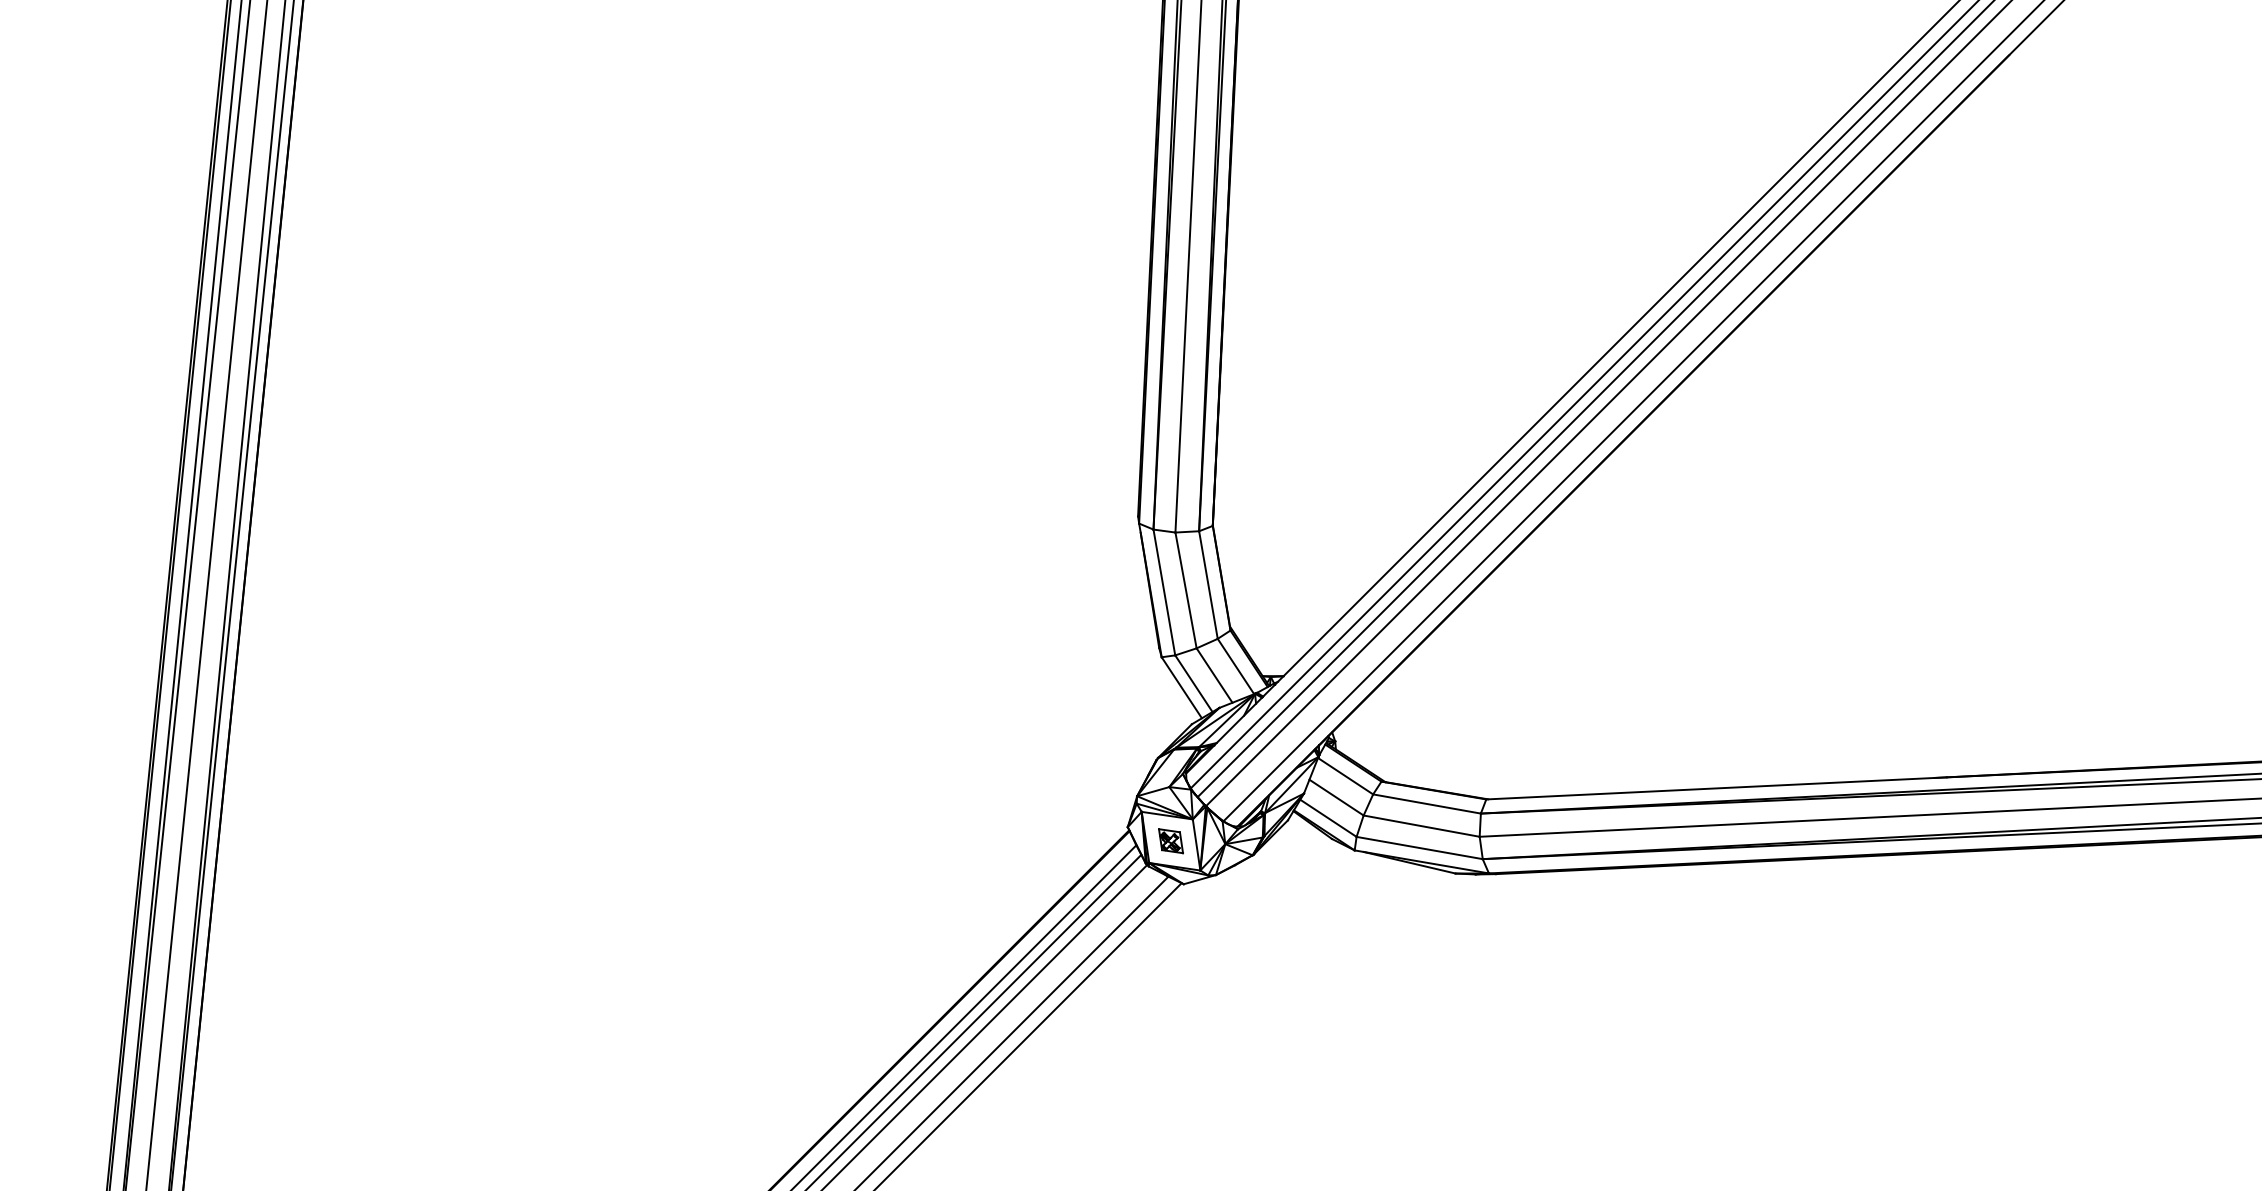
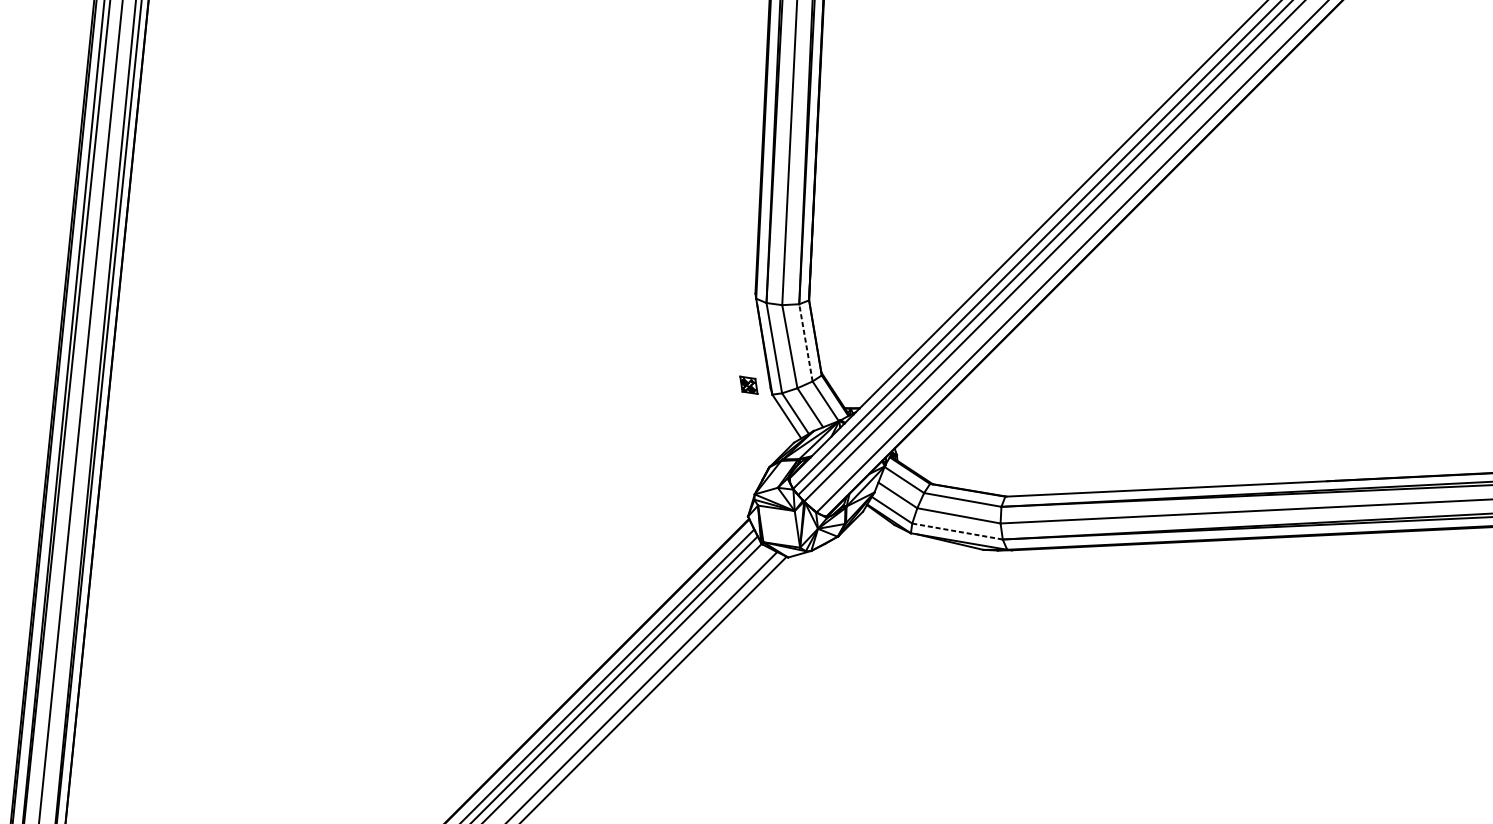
line: (1208, 585) -> (805, 343), solid -> dashed
part: (1170, 841) -> (748, 385), moved
line: (1420, 848) -> (958, 531), solid -> dashed

